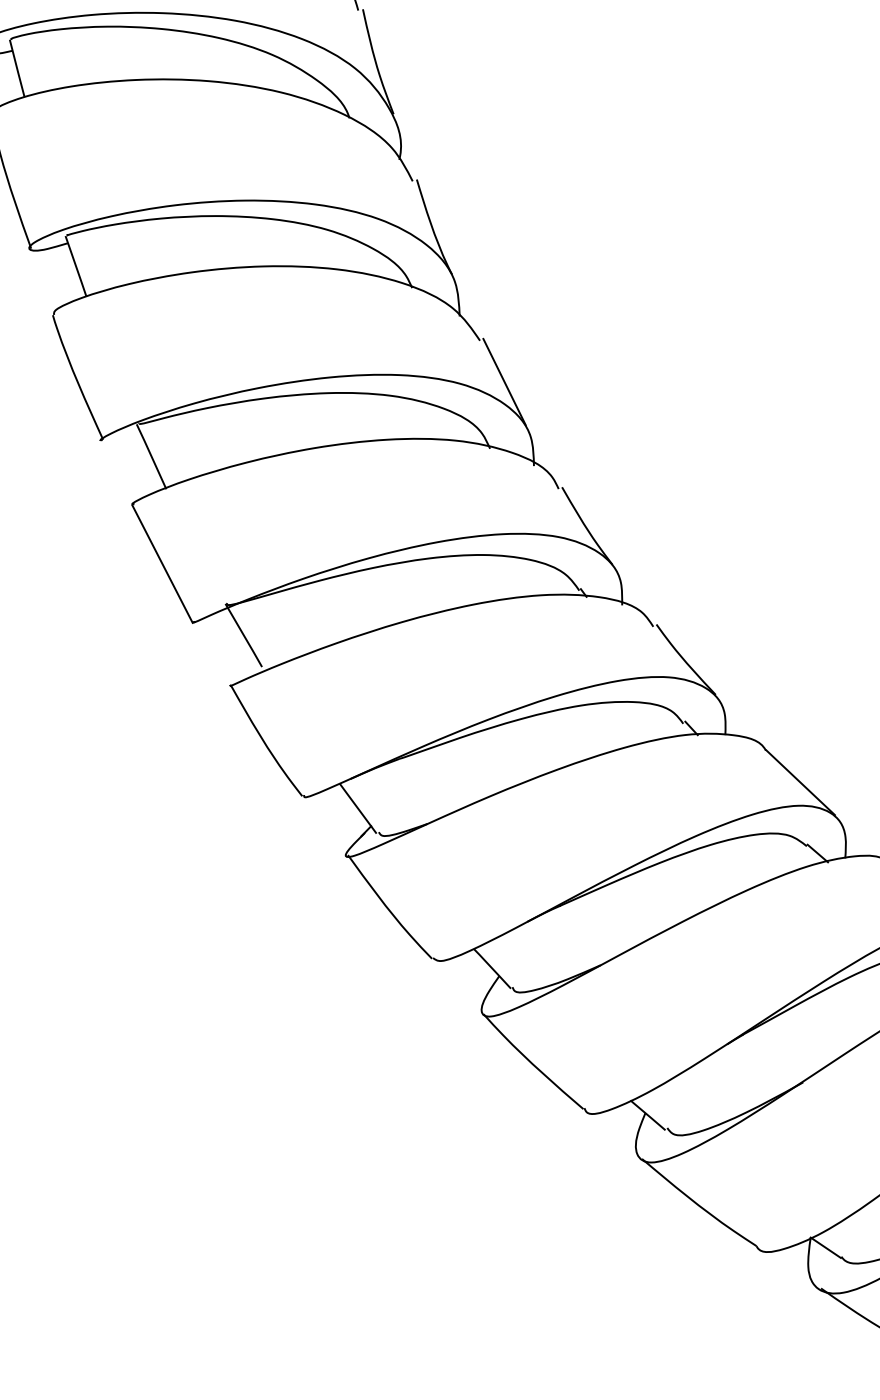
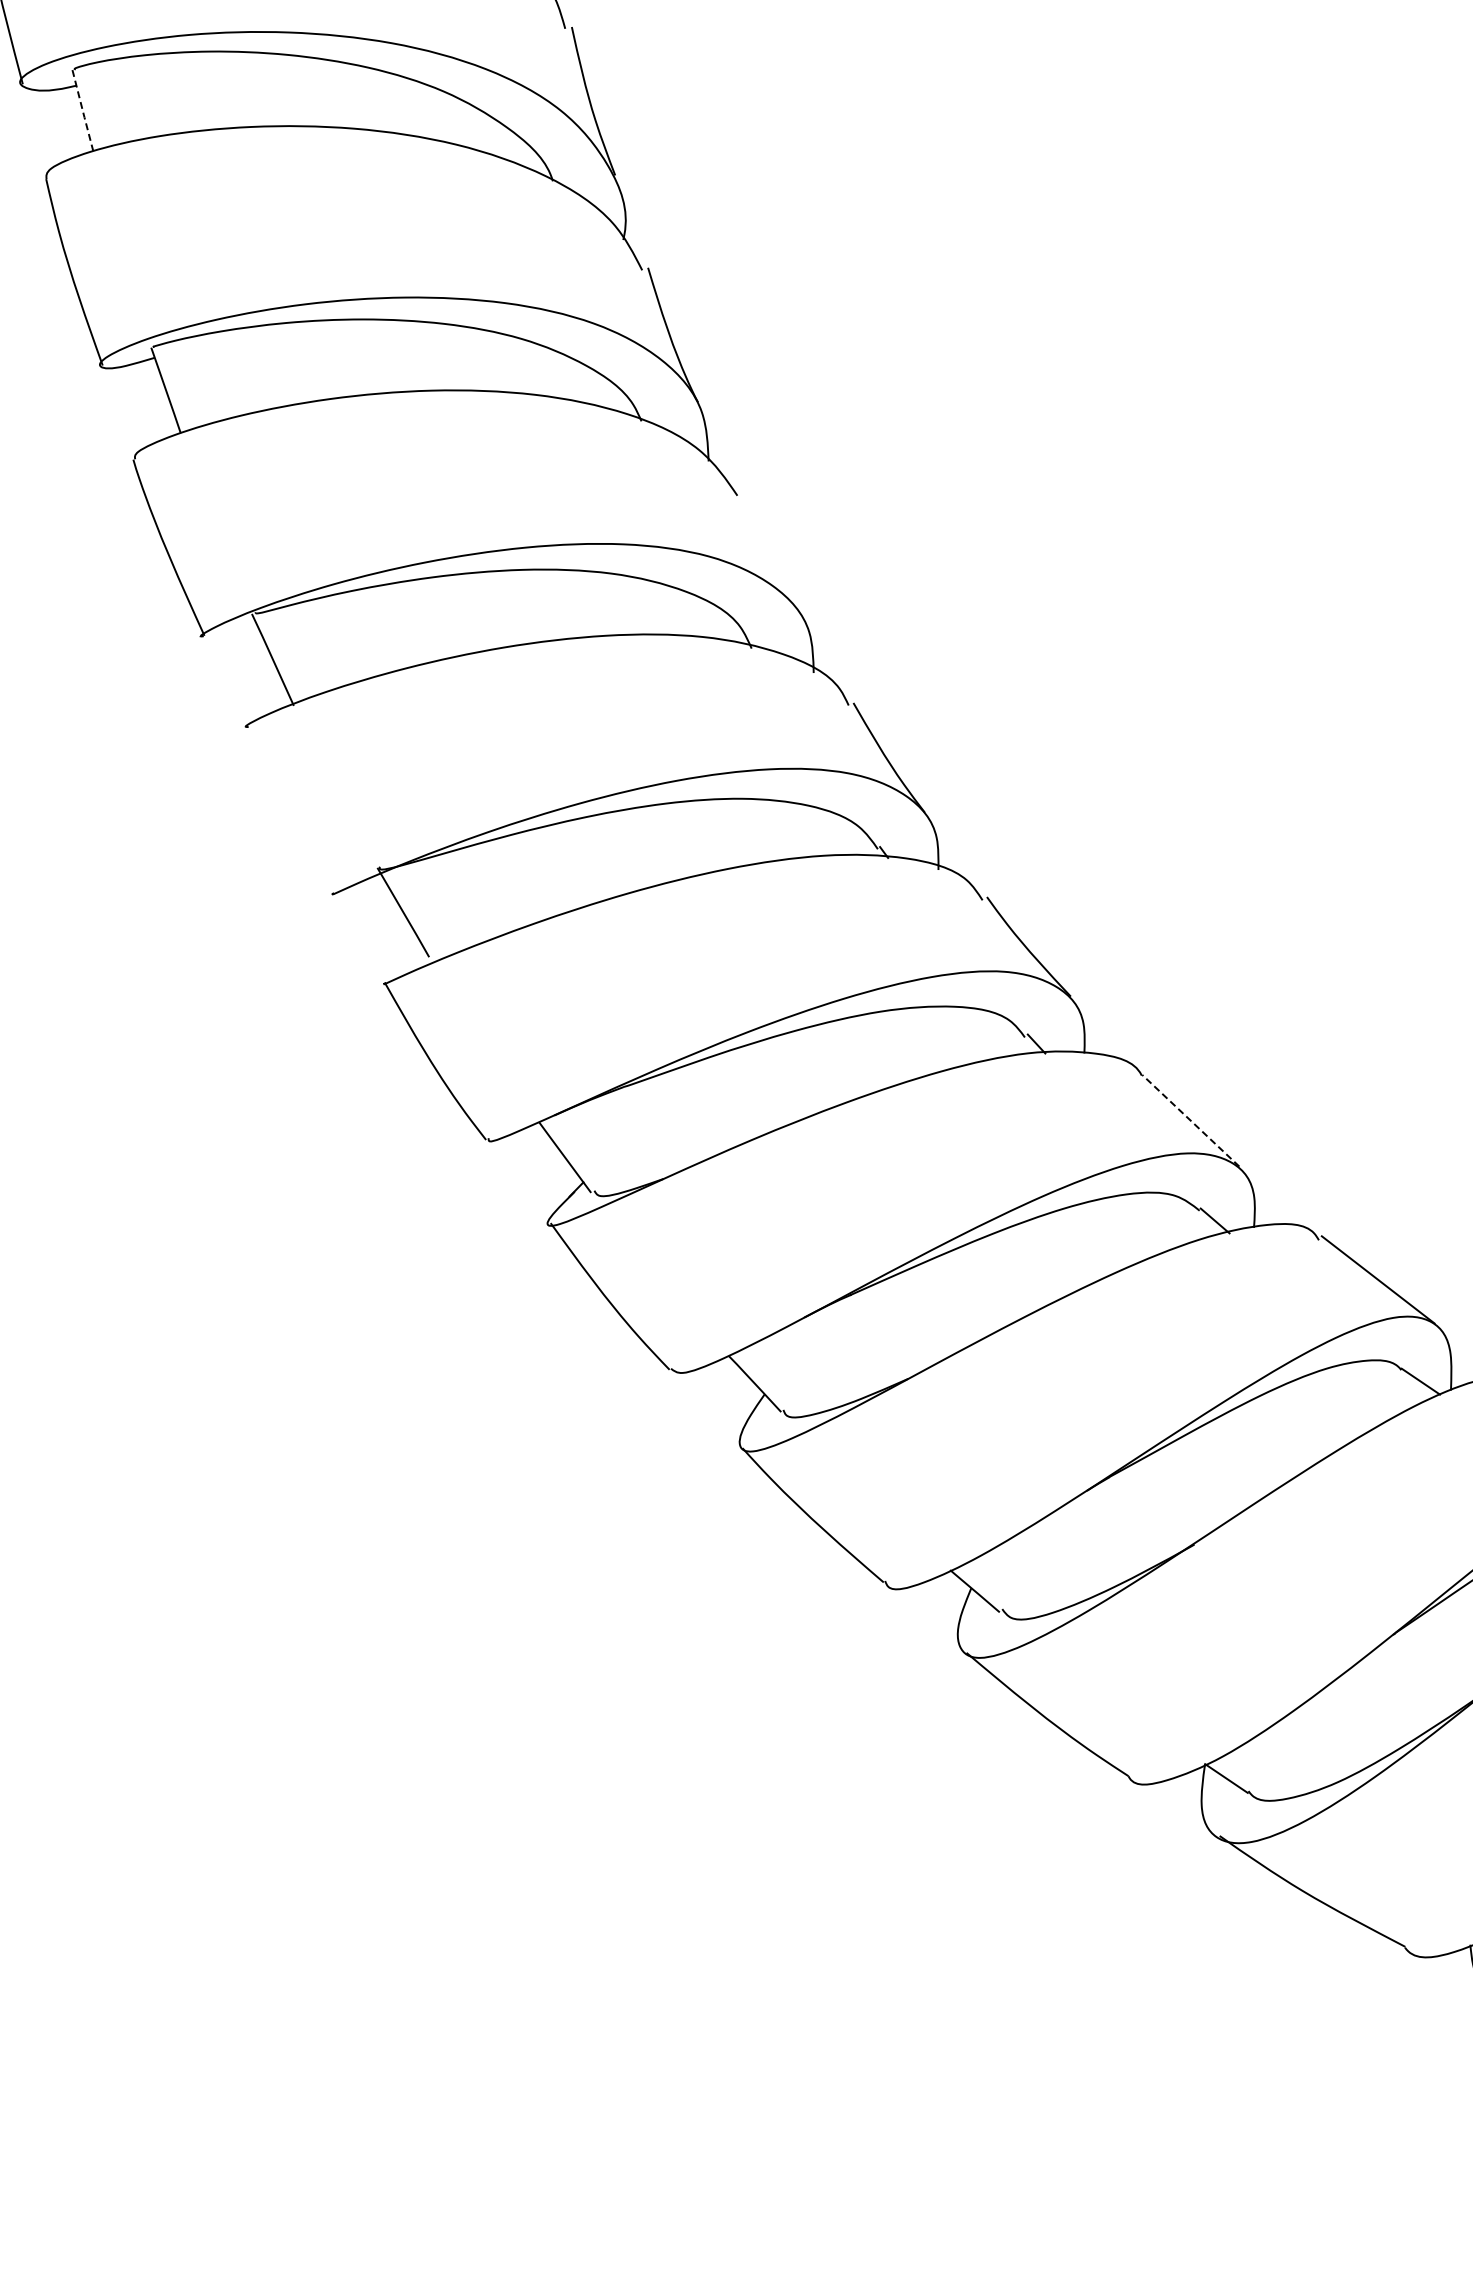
line: (17, 69) -> (83, 111), solid -> dashed
line: (504, 382) -> (772, 554), removed
line: (162, 564) -> (288, 811), removed
line: (800, 782) -> (1190, 1120), solid -> dashed

